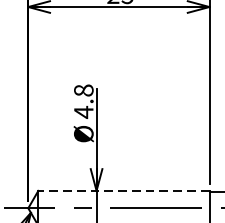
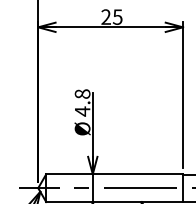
line: (123, 191) -> (114, 174), dashed -> solid

